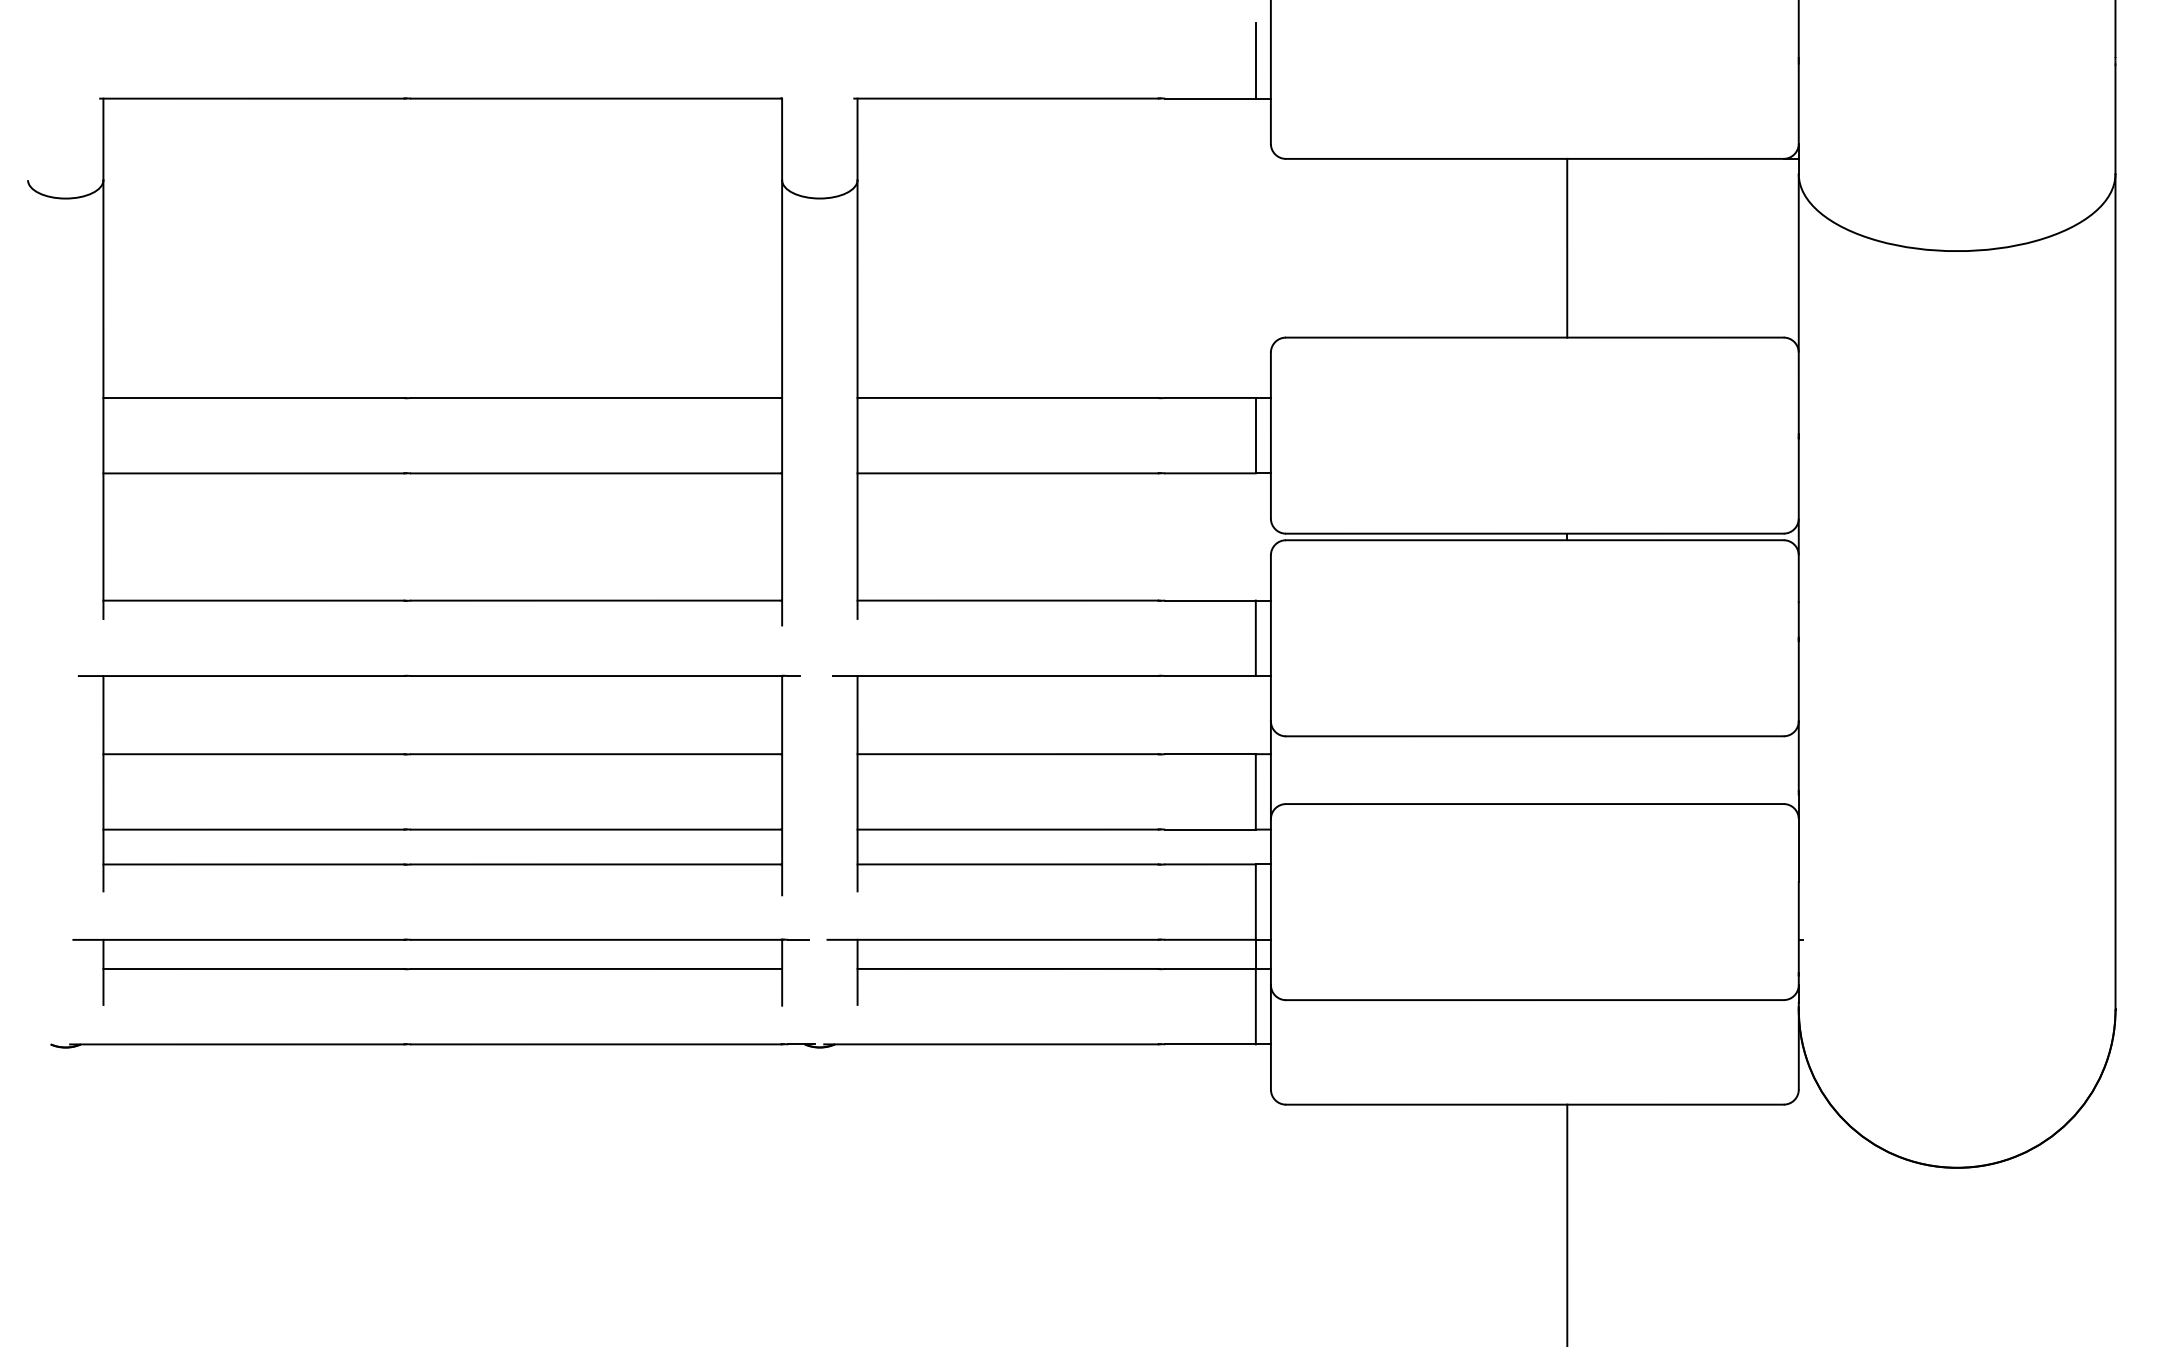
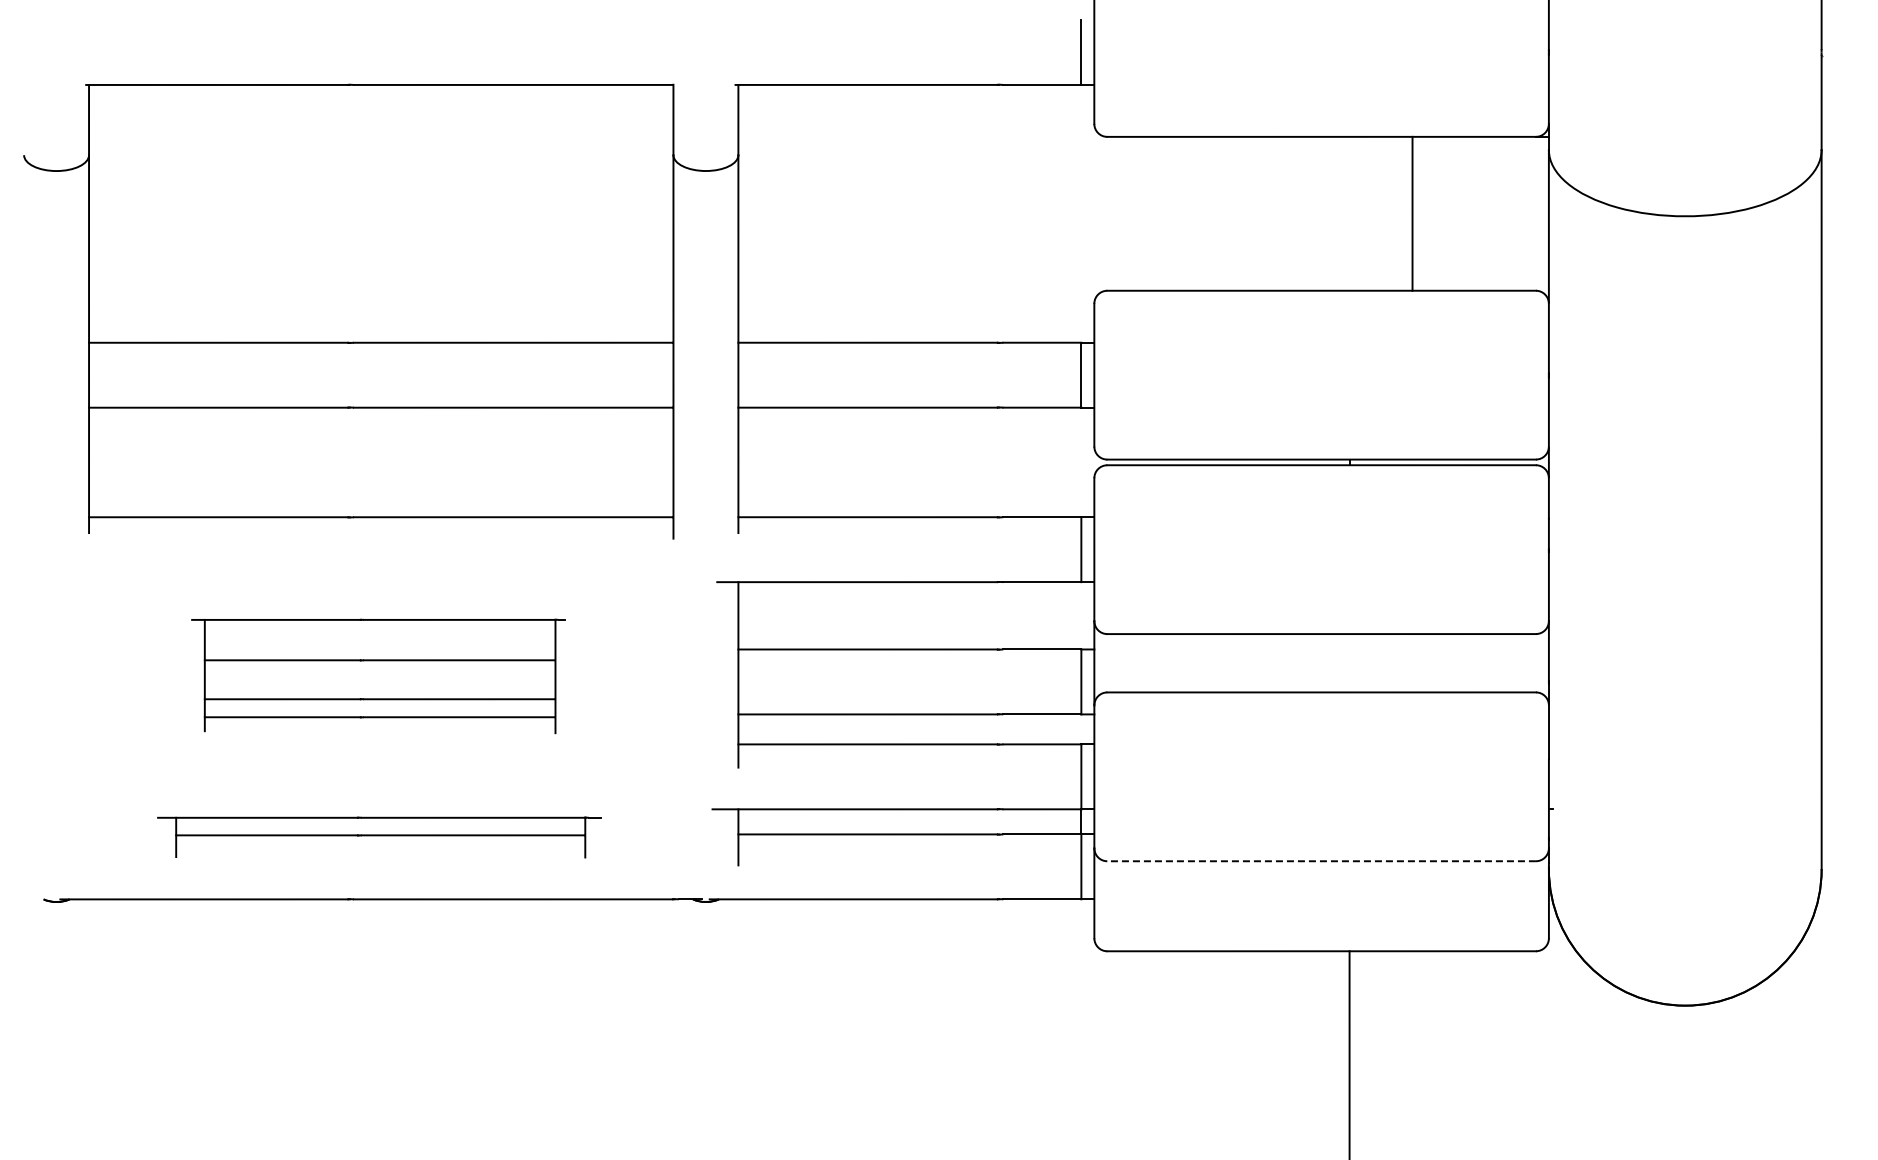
line: (1567, 247) -> (1412, 213), moved
part: (439, 785) -> (378, 676), size x0.6
part: (440, 972) -> (379, 837), size x0.7
line: (1534, 1000) -> (1321, 861), solid -> dashed

